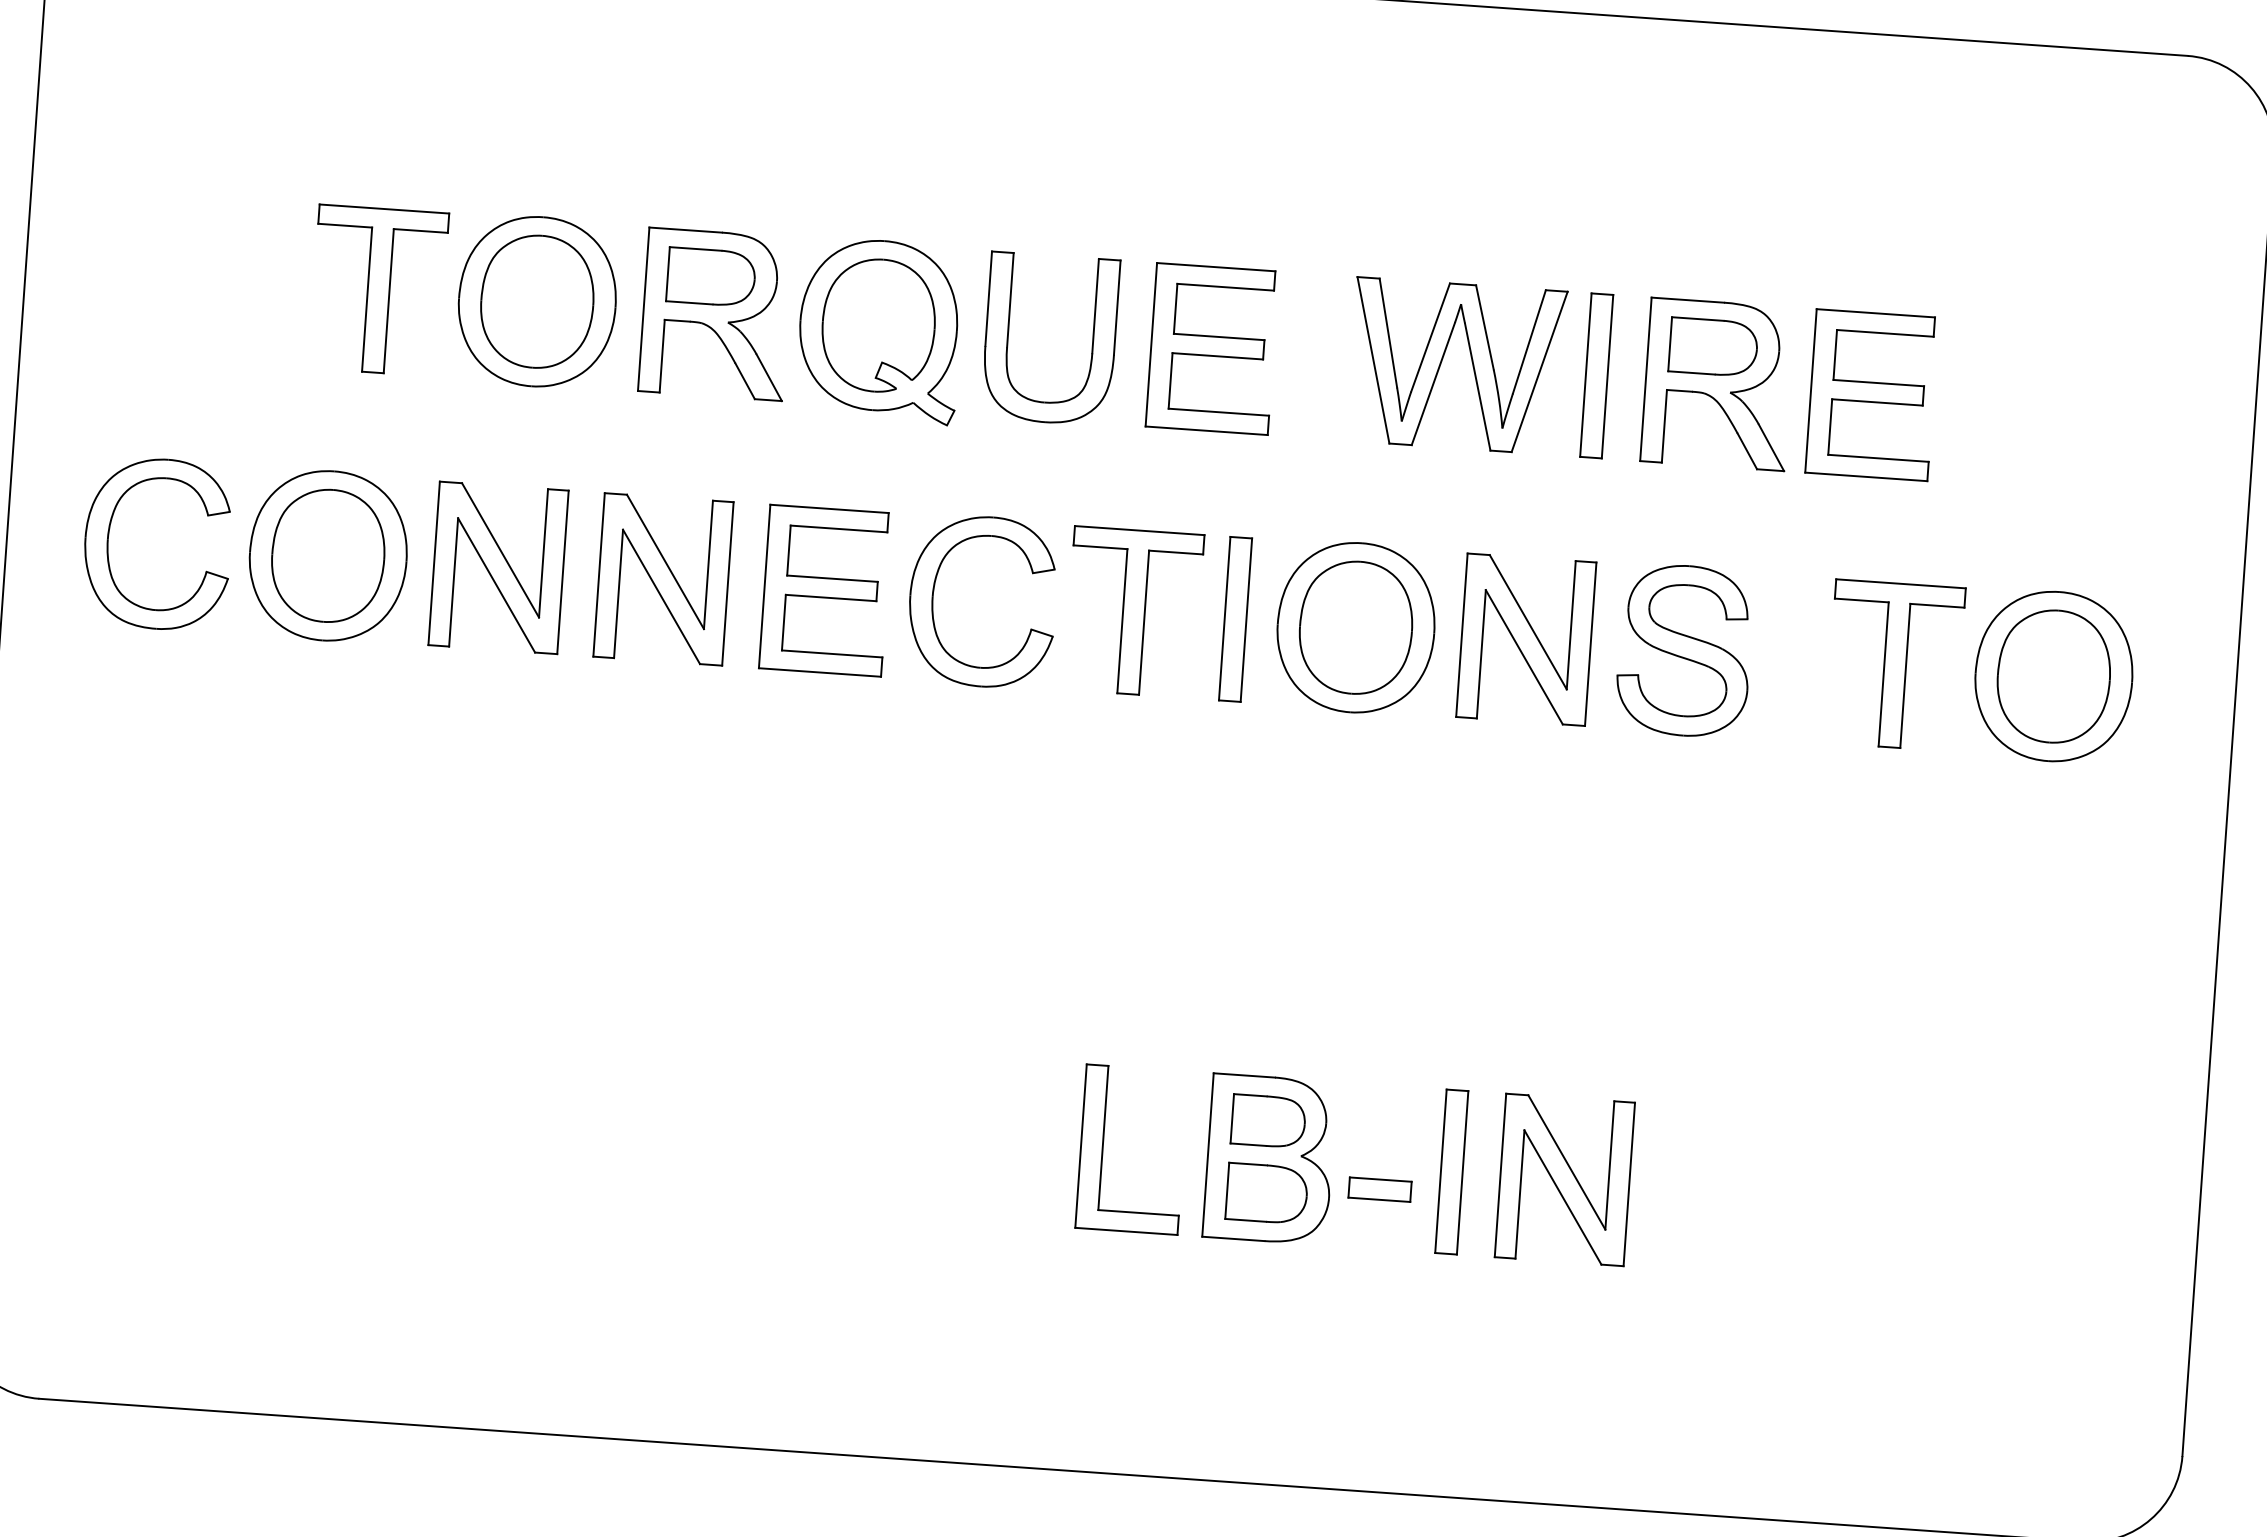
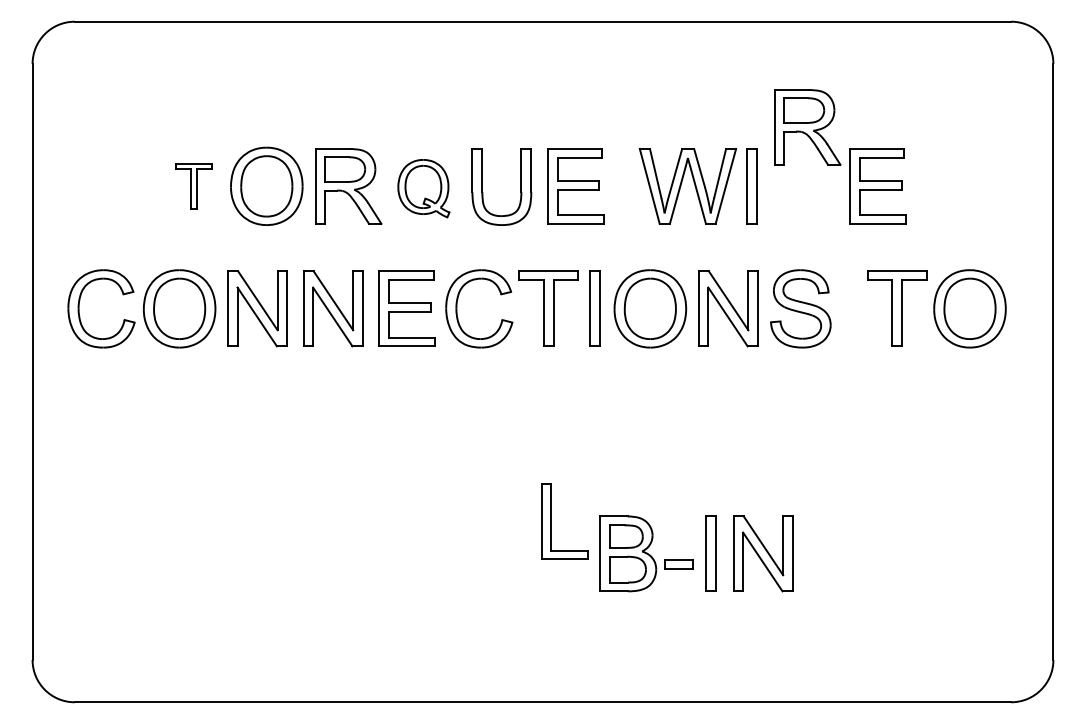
part: (377, 290) -> (193, 186), size x0.6
part: (879, 330) -> (423, 188), size x0.7
part: (1717, 384) -> (807, 127), moved
part: (1102, 1146) -> (551, 521), moved

